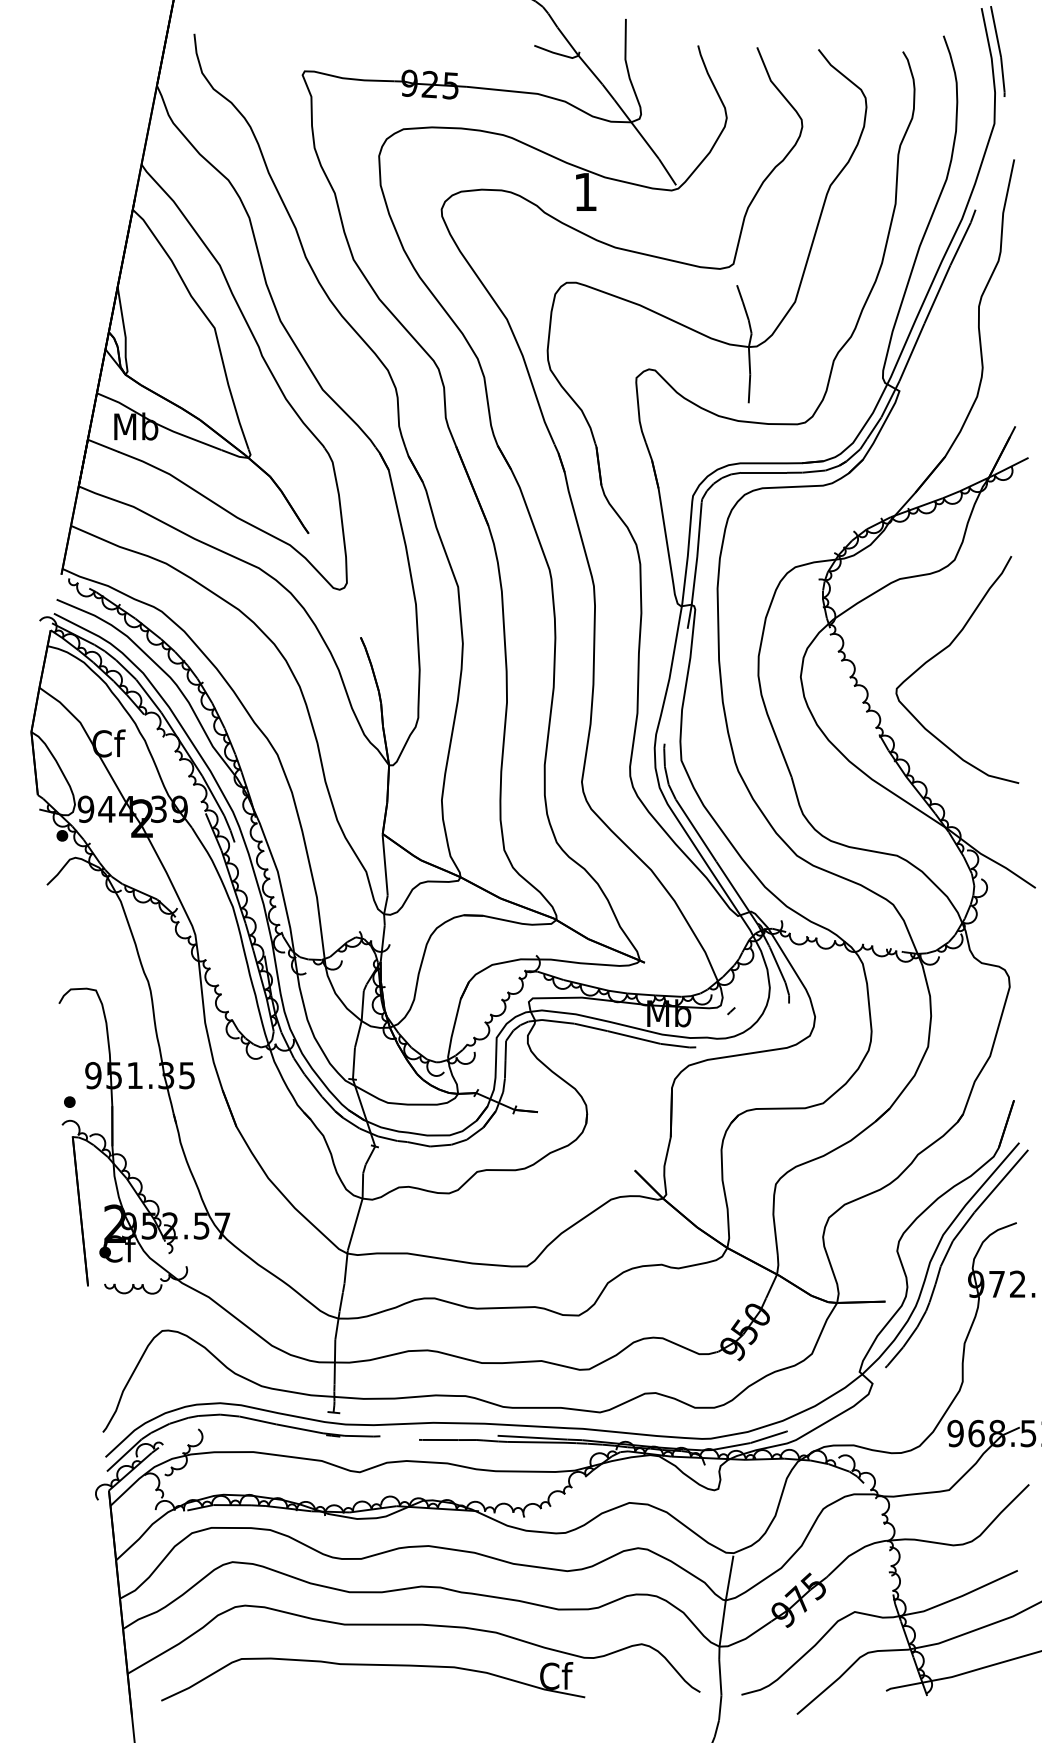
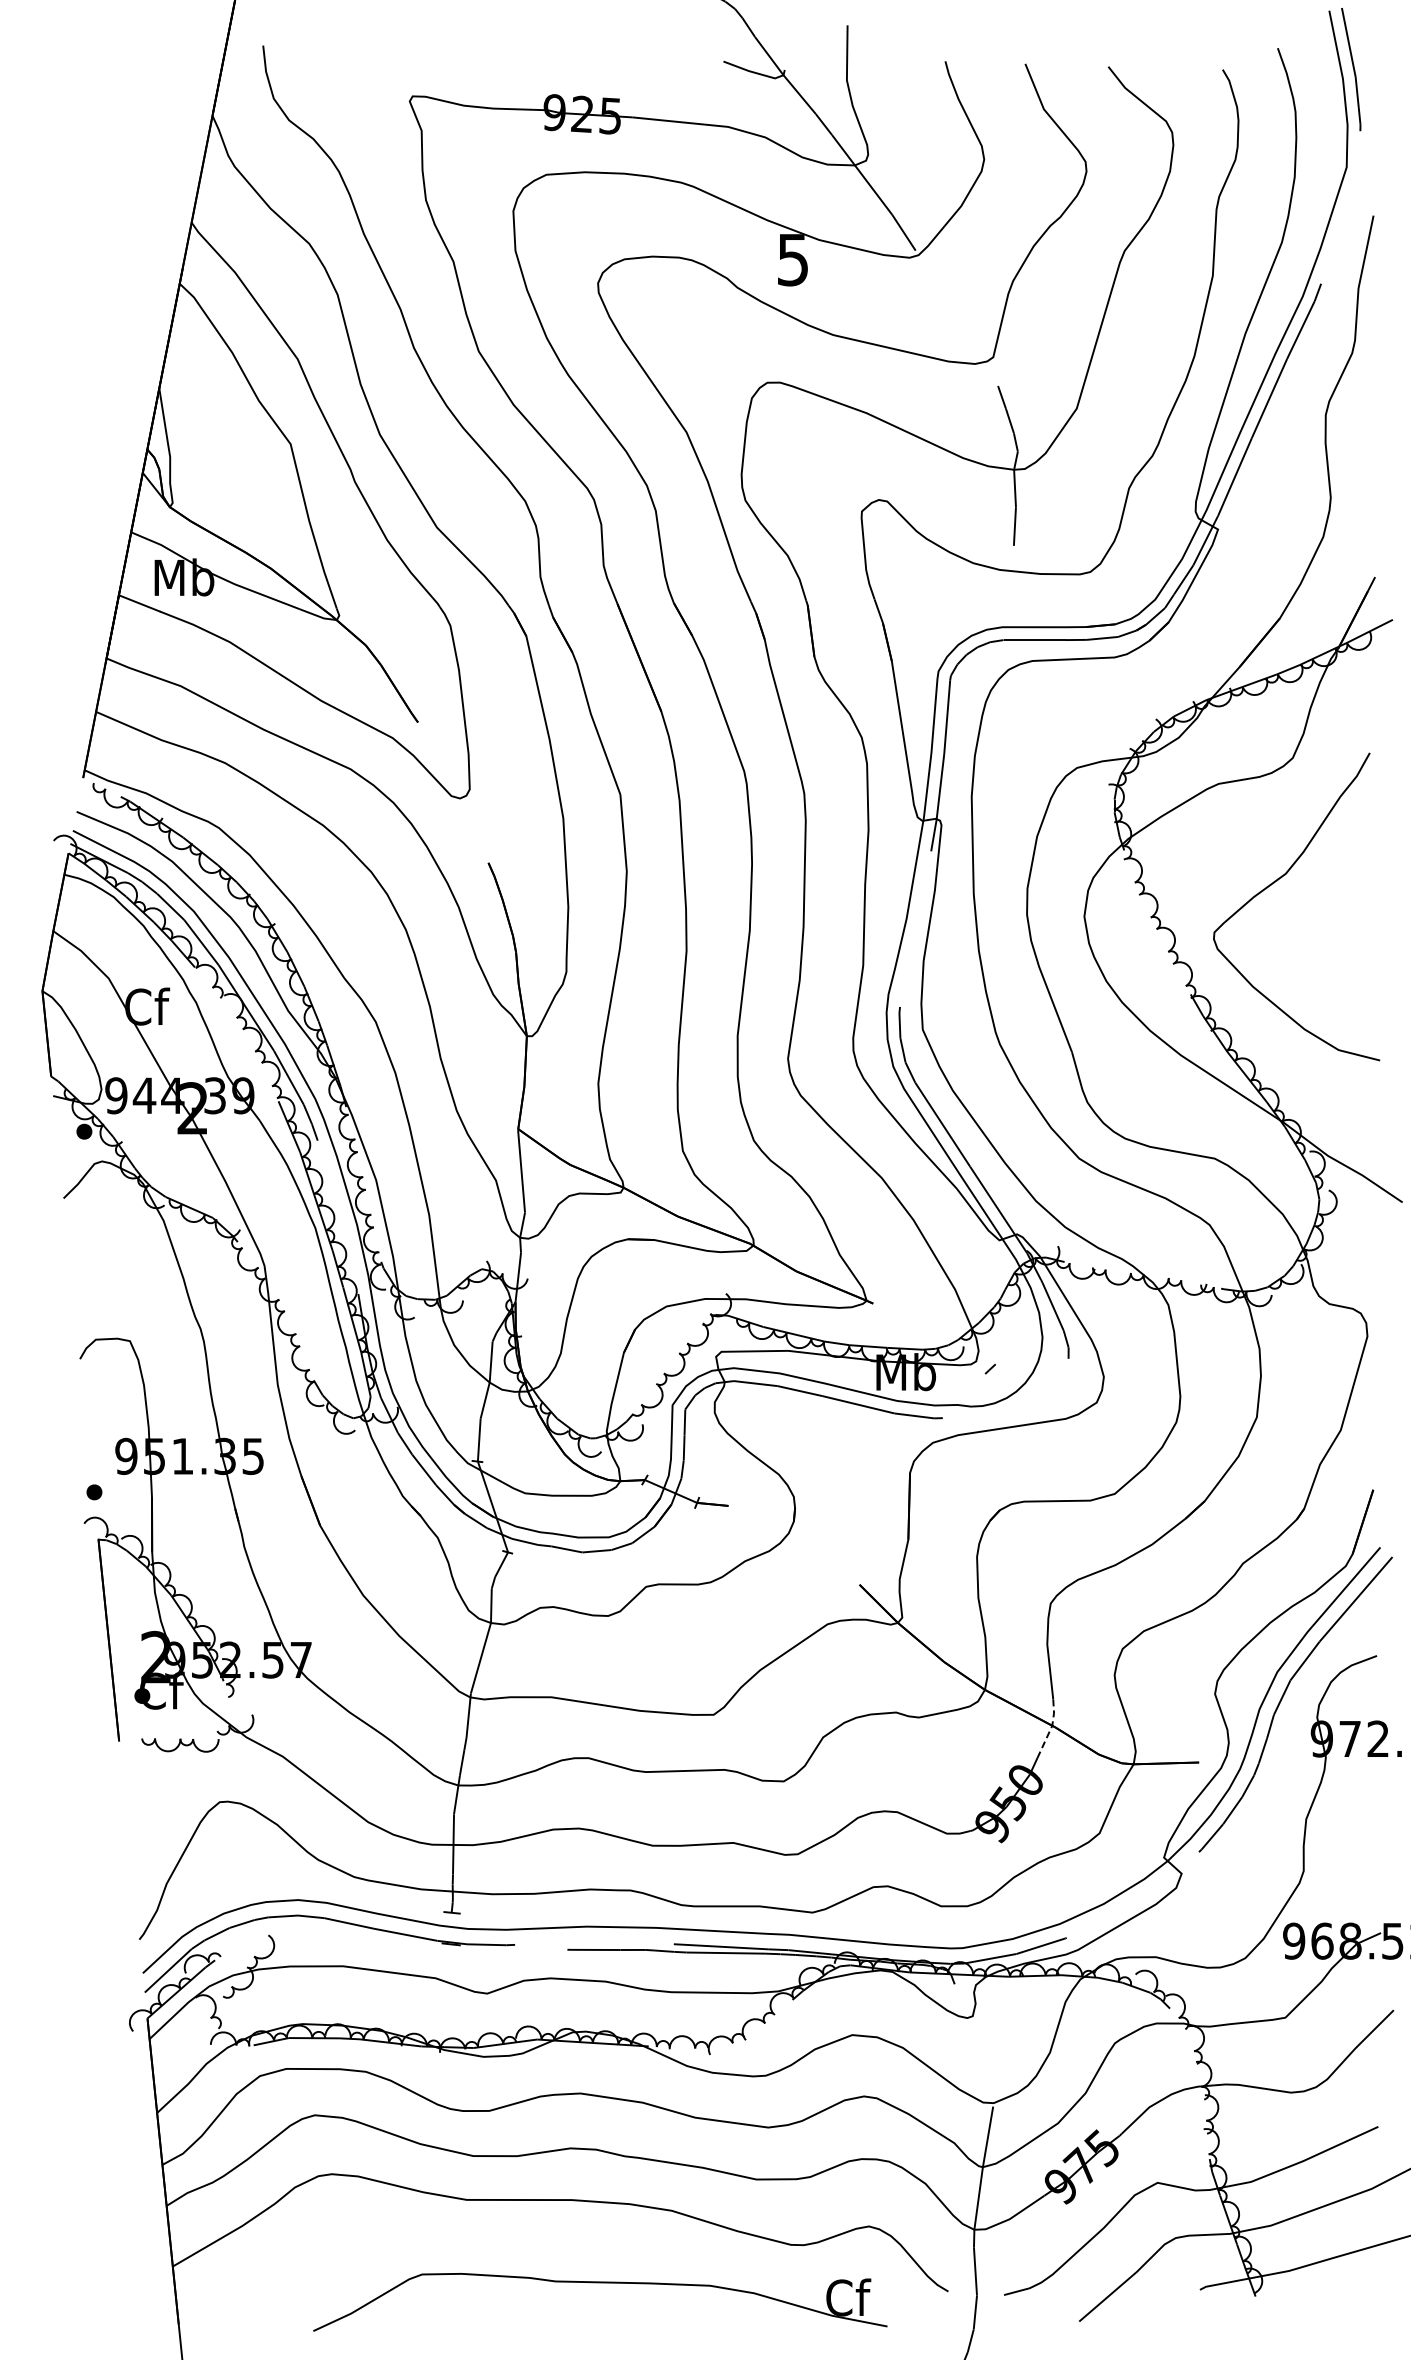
text: (585, 192) -> (792, 260), 1 -> 5
line: (775, 1277) -> (1050, 1729), solid -> dashed
part: (373, 1665) -> (600, 2283), moved

